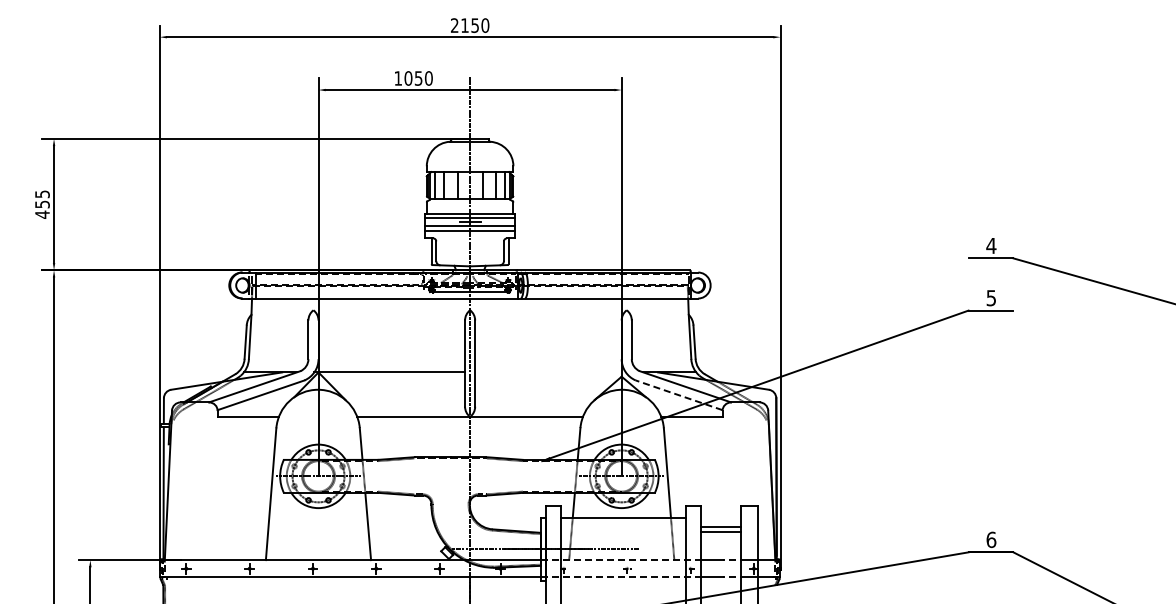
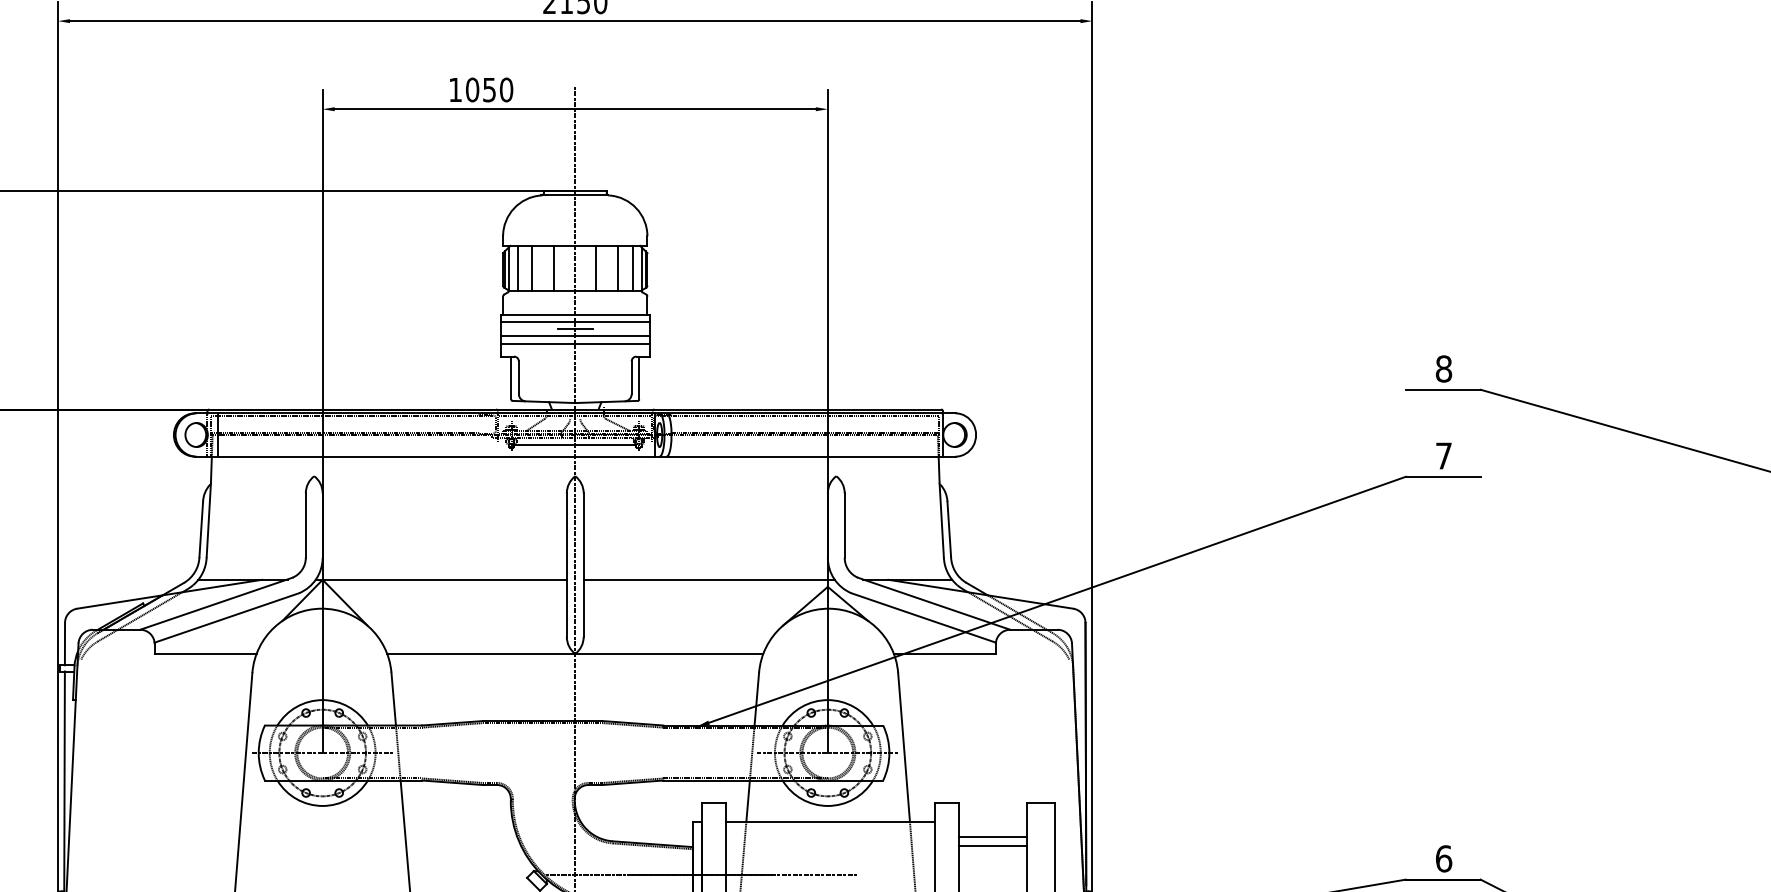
text: (991, 245) -> (1444, 368), 4 -> 8
text: (990, 298) -> (1442, 456), 5 -> 7
line: (550, 372) -> (709, 579), added
line: (679, 395) -> (924, 618), dashed -> solid

